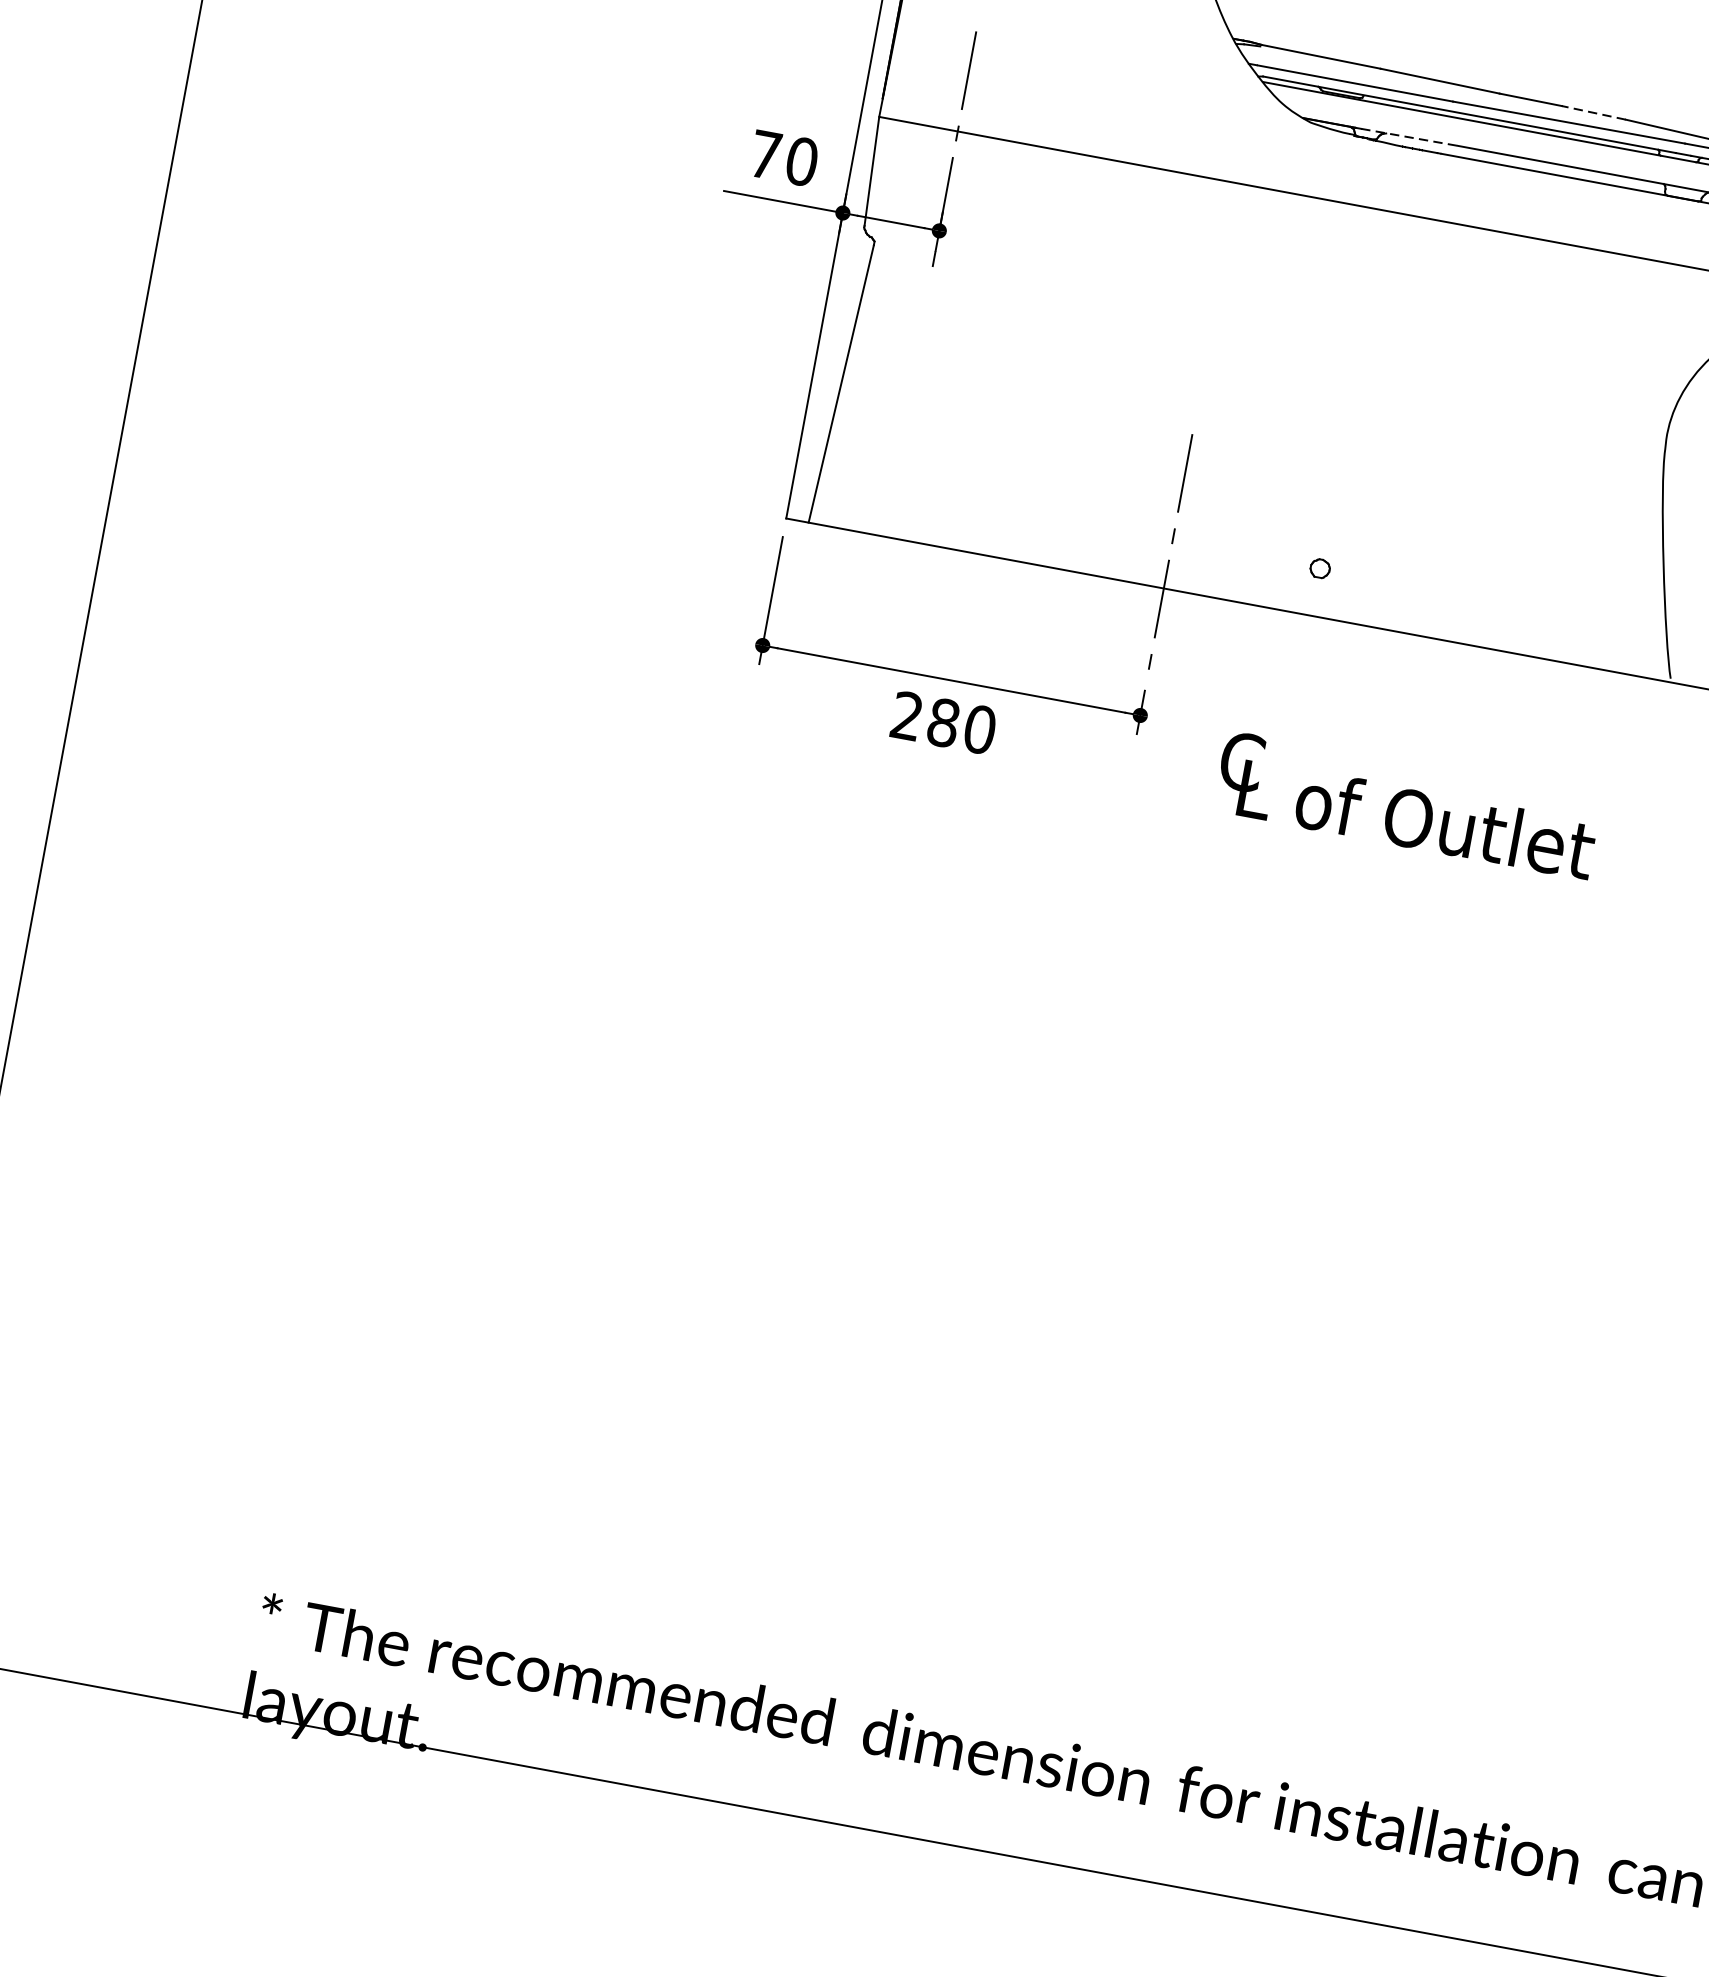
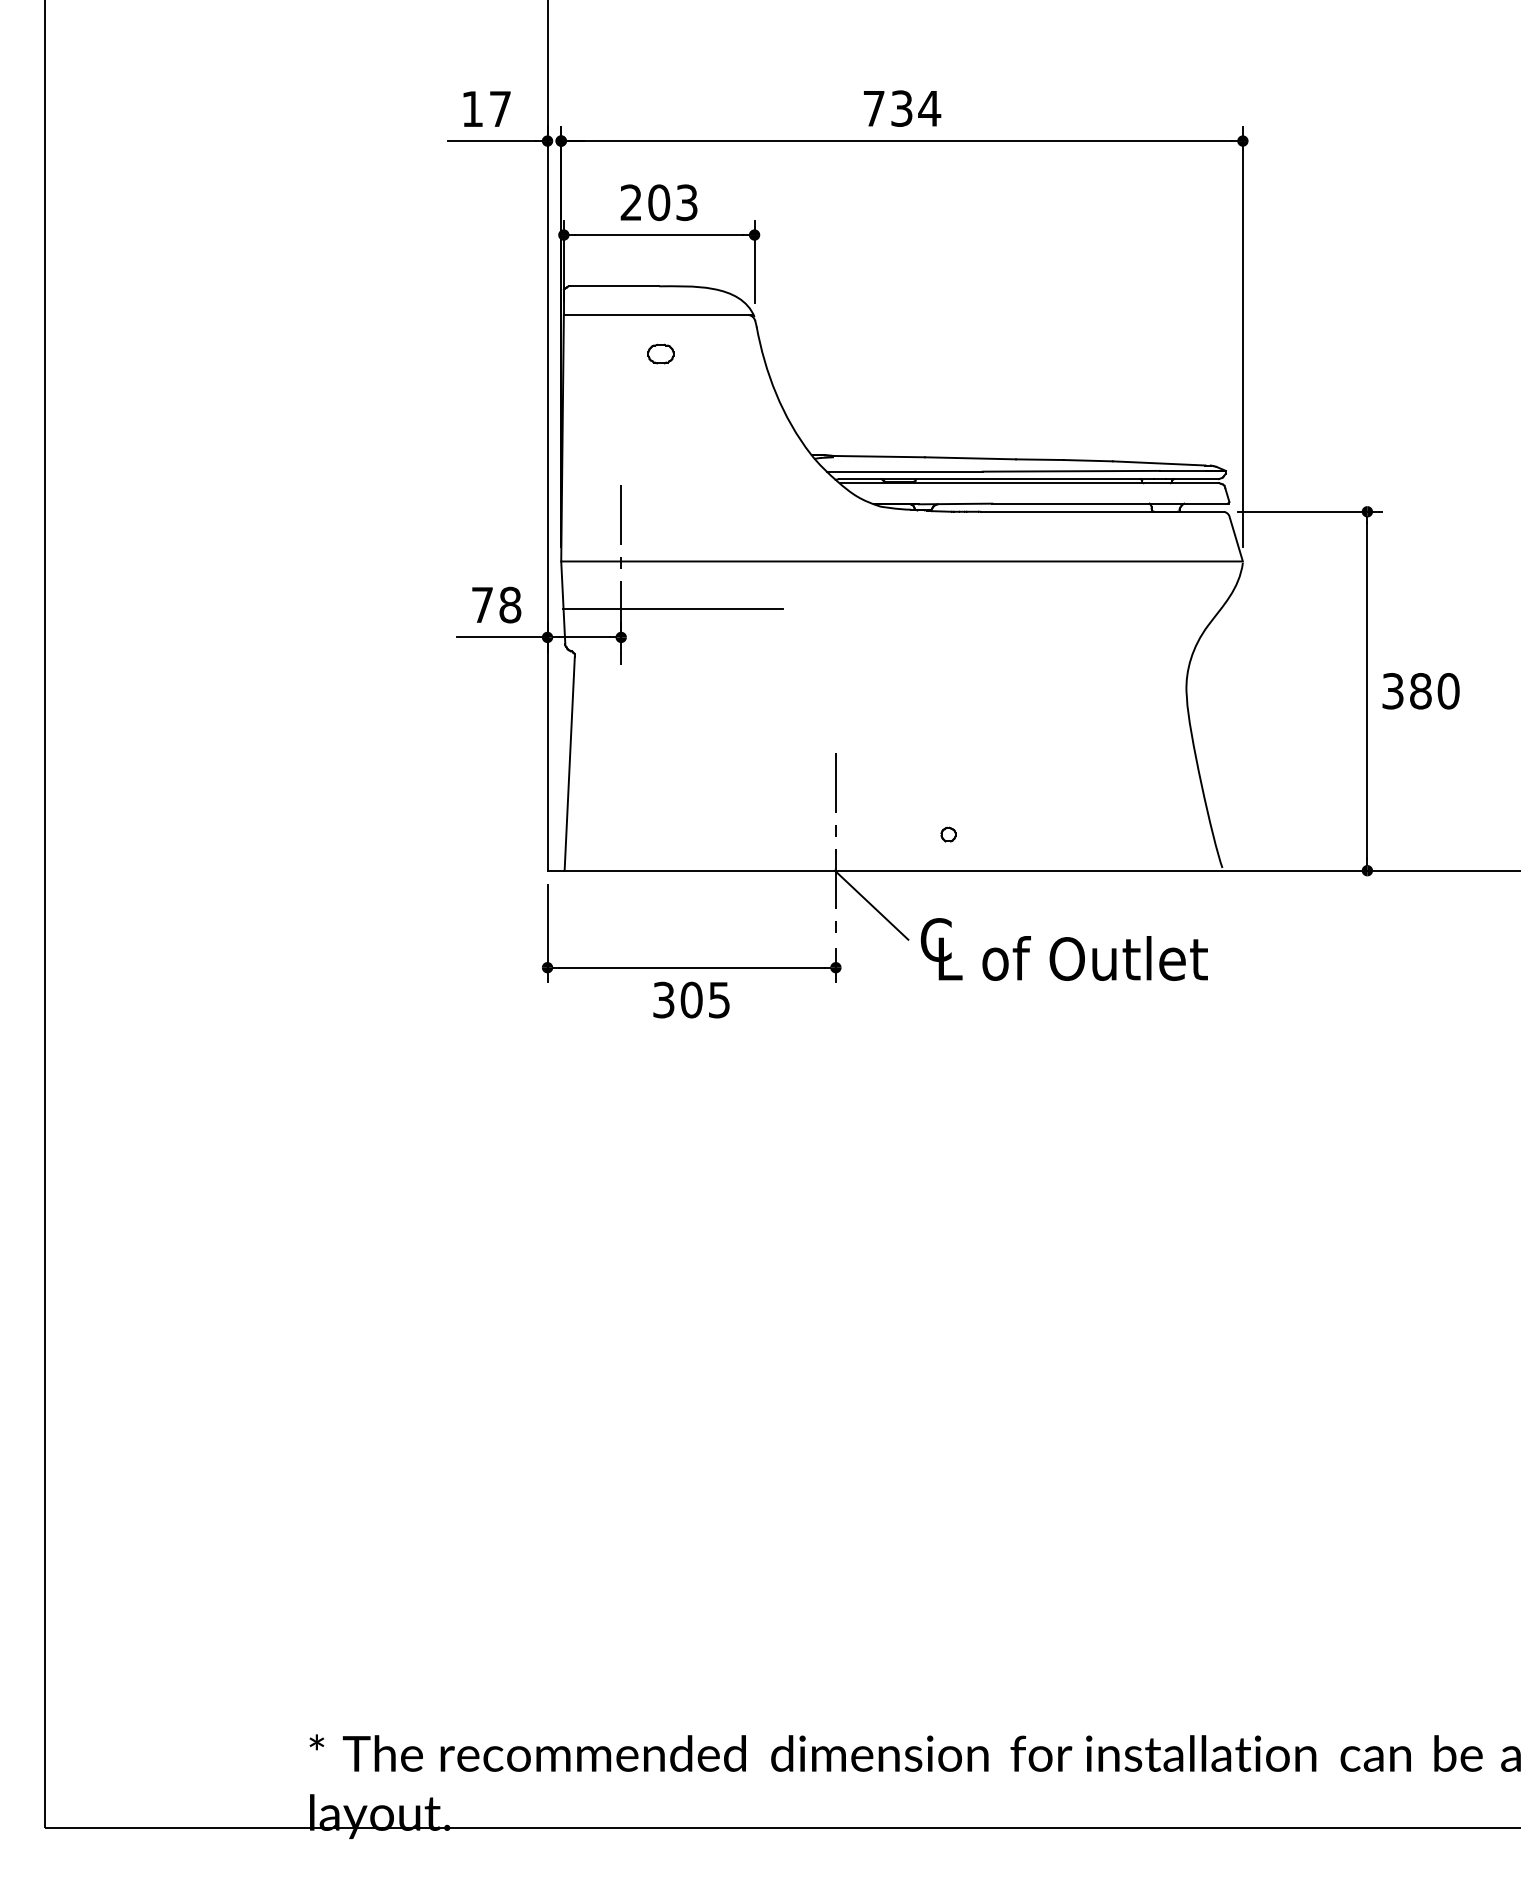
line: (1594, 112) -> (1088, 460), dashed -> solid
line: (1409, 137) -> (955, 504), dashed -> solid
text: (802, 162) -> (510, 605), 70 -> 78
line: (1014, 205) -> (673, 608), added
line: (1202, 641) -> (871, 904), added
text: (943, 722) -> (691, 999), 280 -> 305
text: (1406, 805) -> (1063, 949), moved

